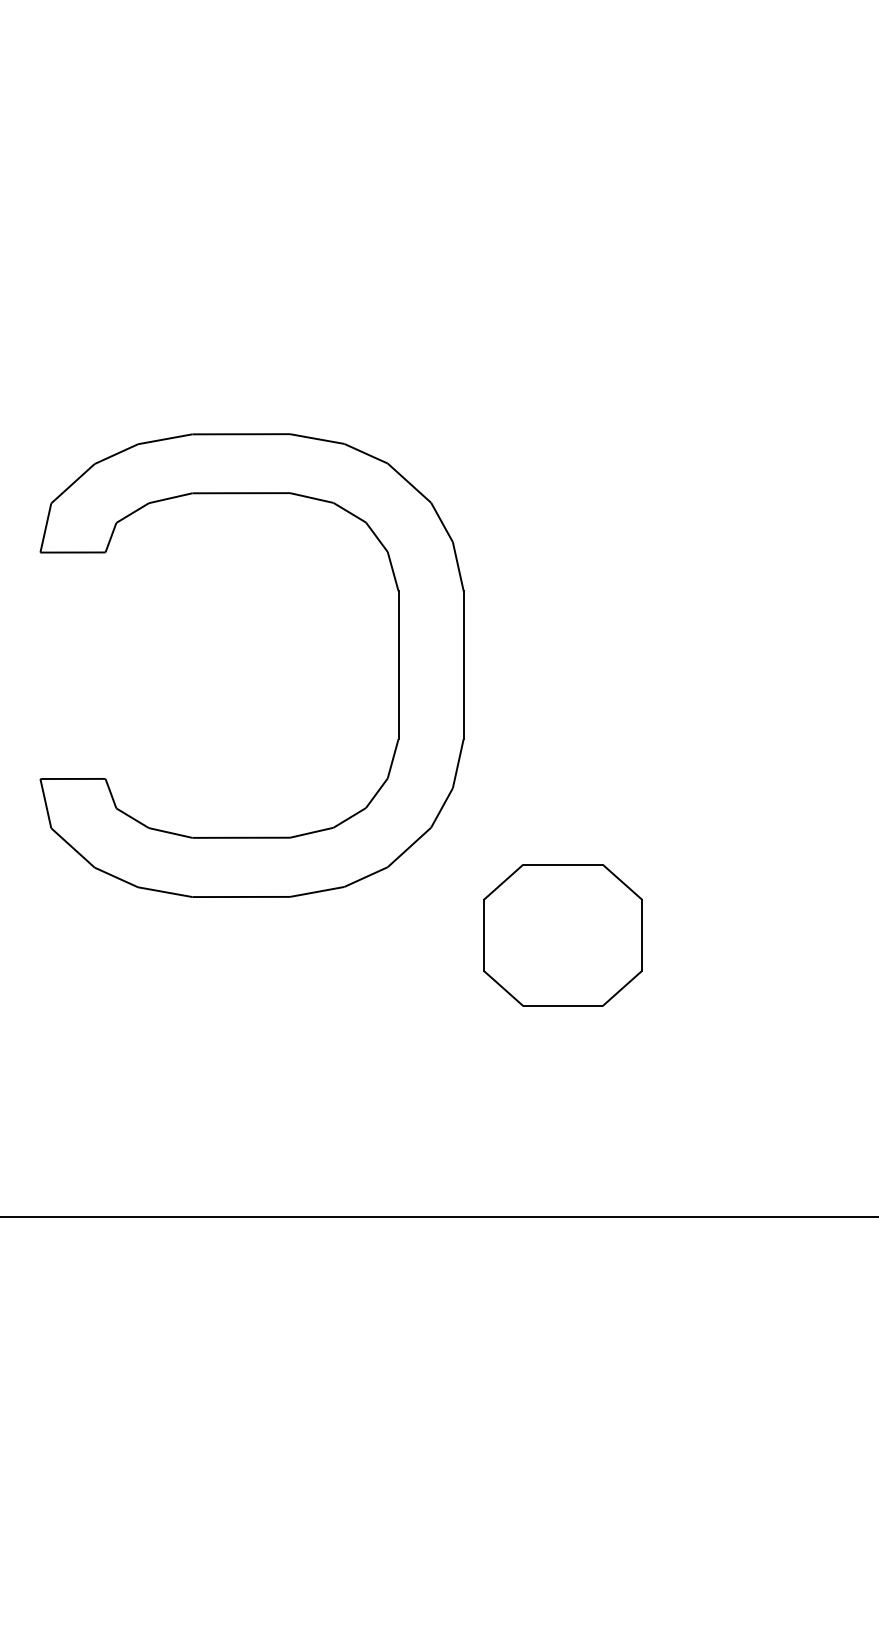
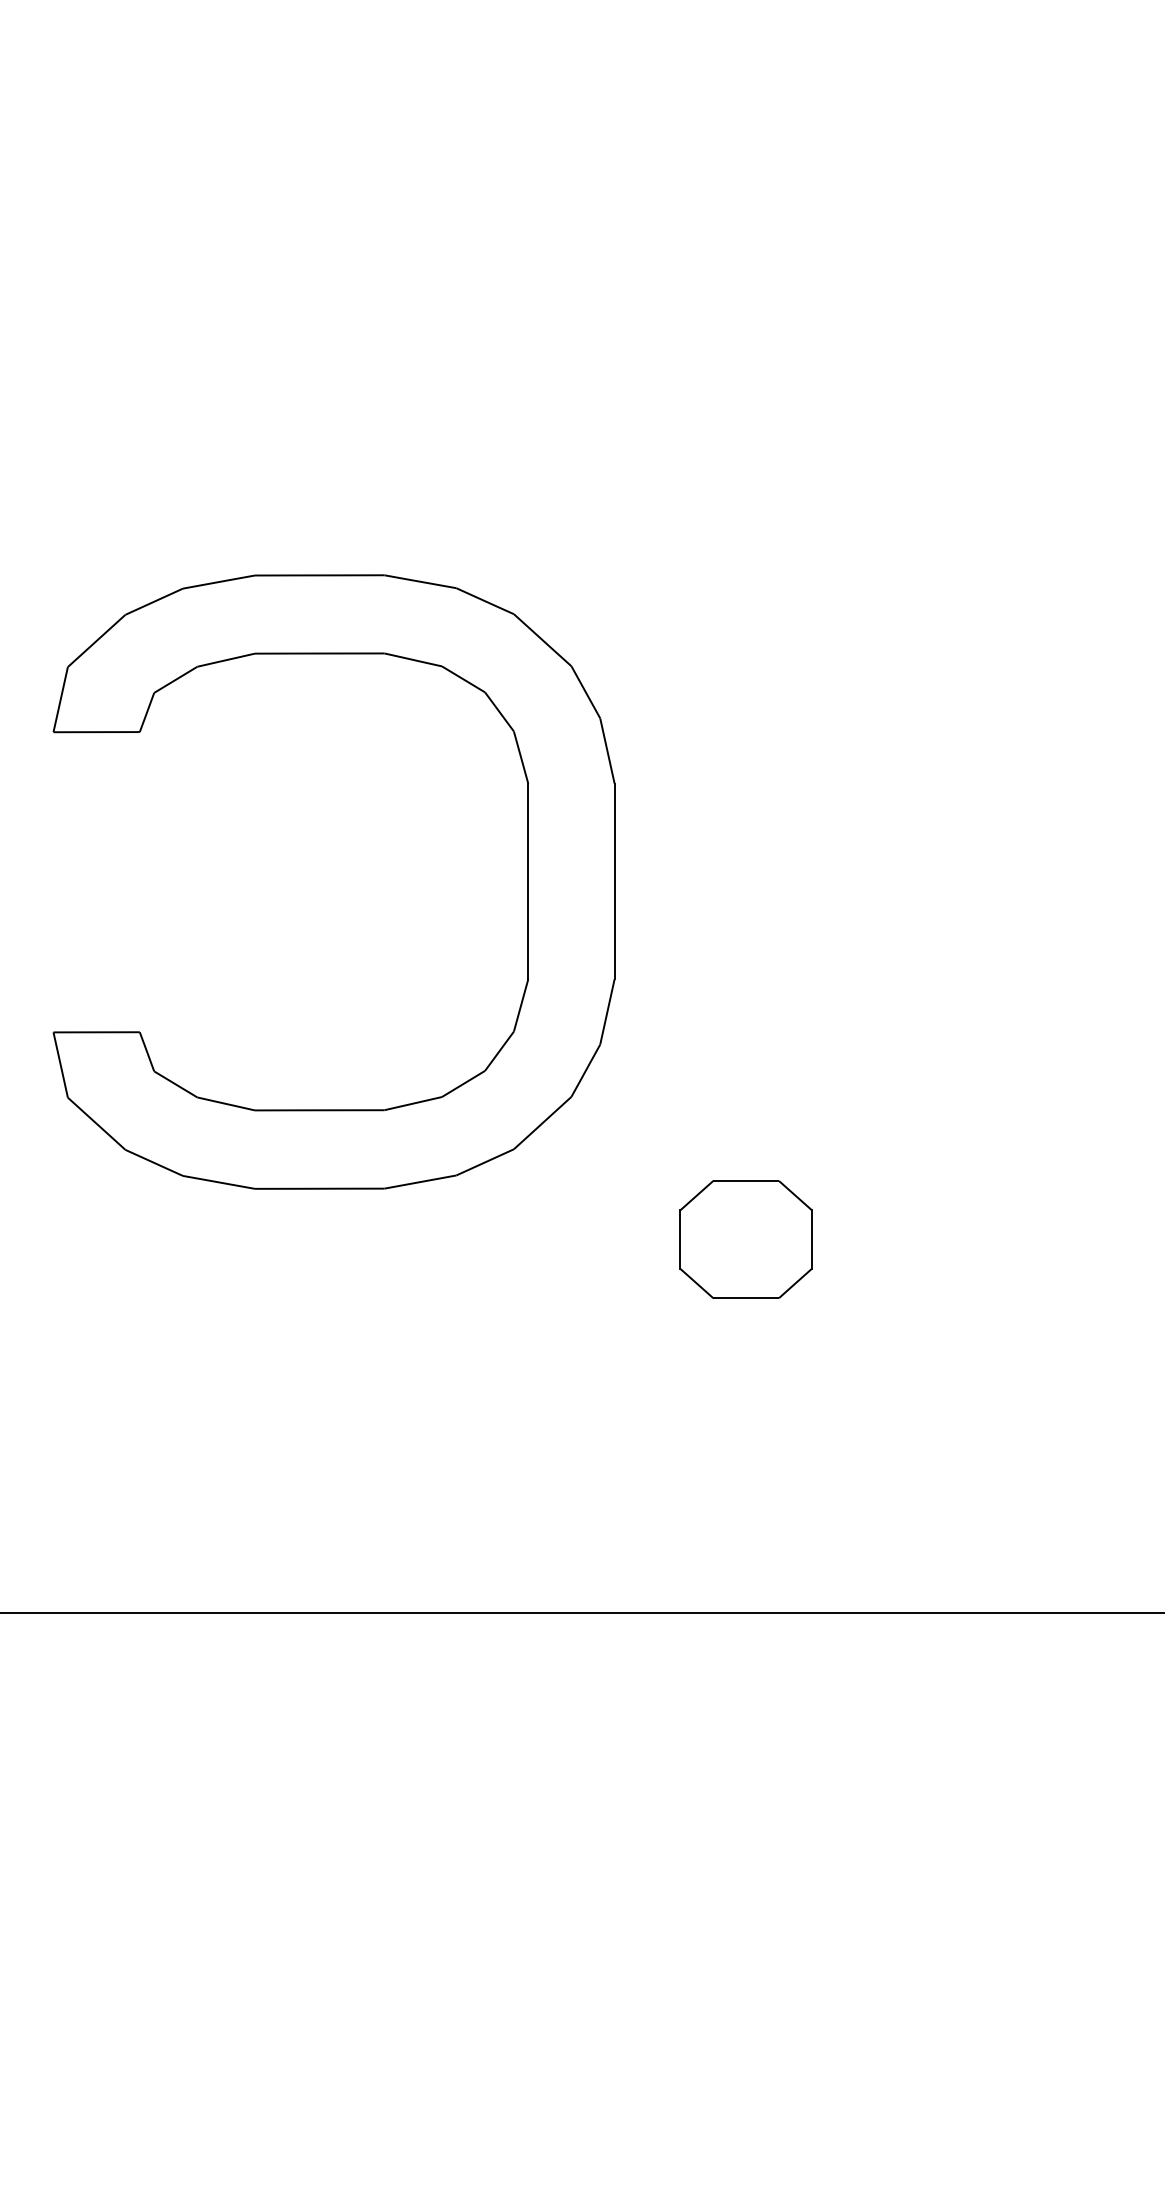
part: (562, 935) -> (745, 1239), size x0.62

